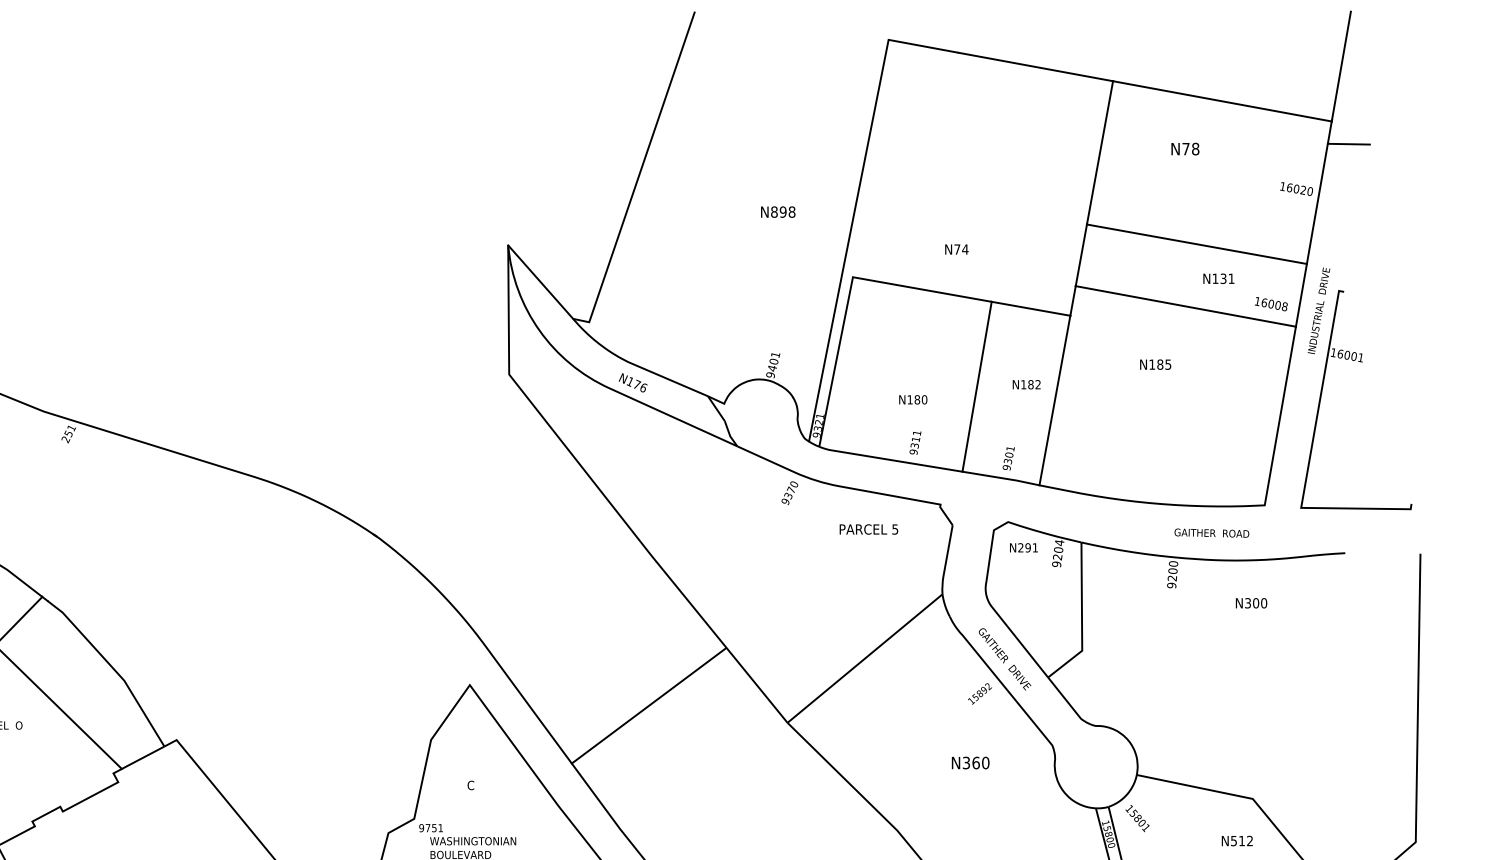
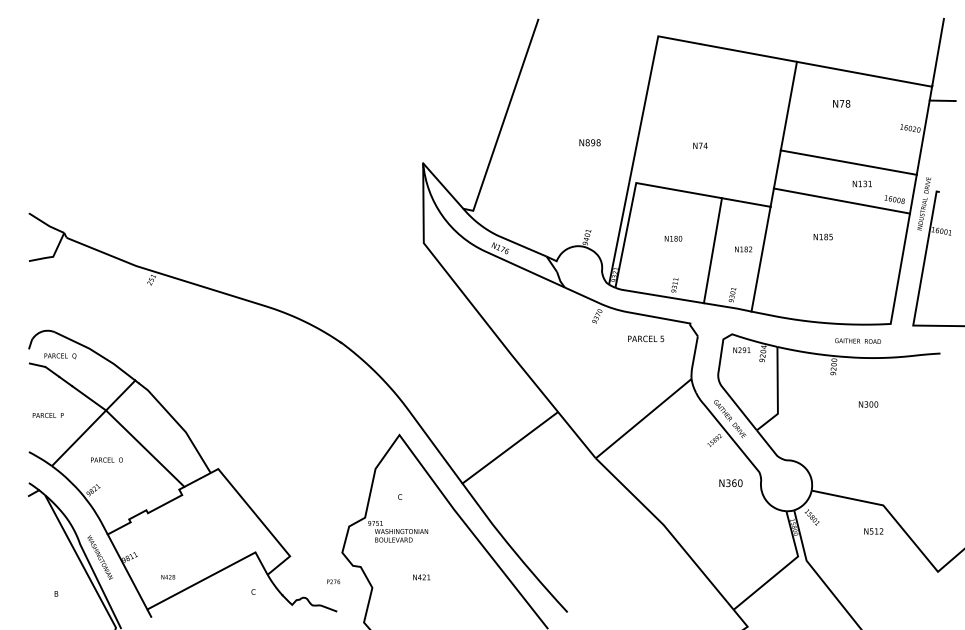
text: (956, 248) -> (700, 145), moved
text: (913, 399) -> (673, 238), moved
text: (1251, 603) -> (868, 404), moved
text: (969, 763) -> (730, 483), moved

